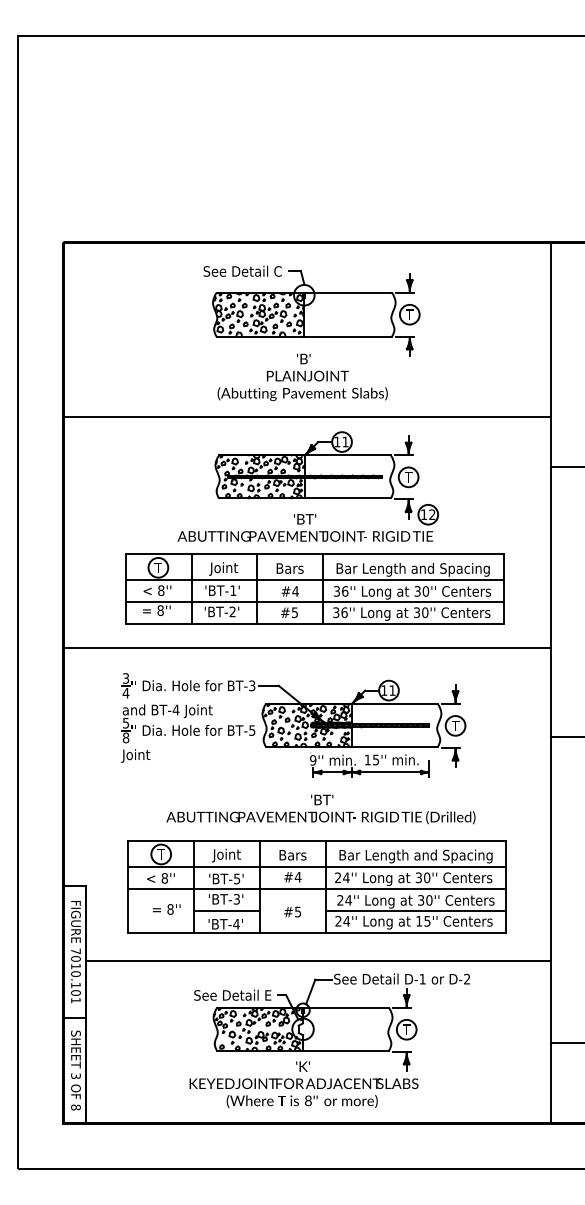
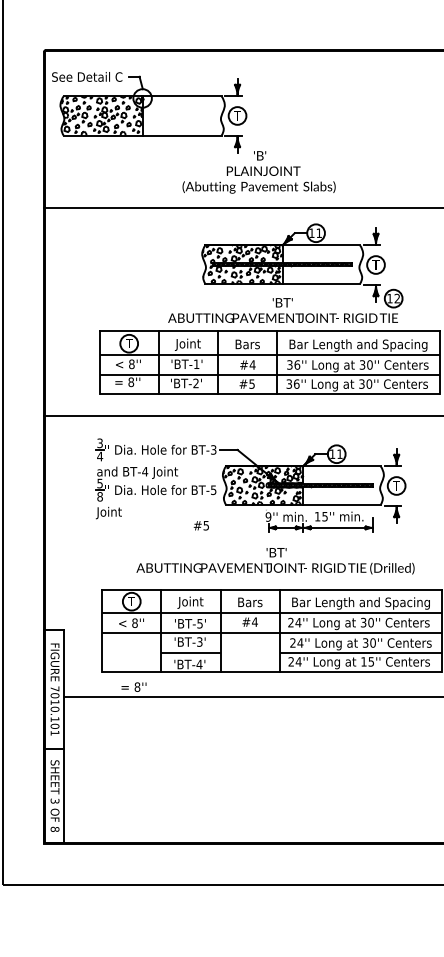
part: (311, 310) -> (149, 112), moved
part: (307, 486) -> (284, 273), moved
text: (166, 909) -> (133, 687), moved
text: (292, 911) -> (201, 525), moved
part: (329, 1040) -> (283, 769), removed

